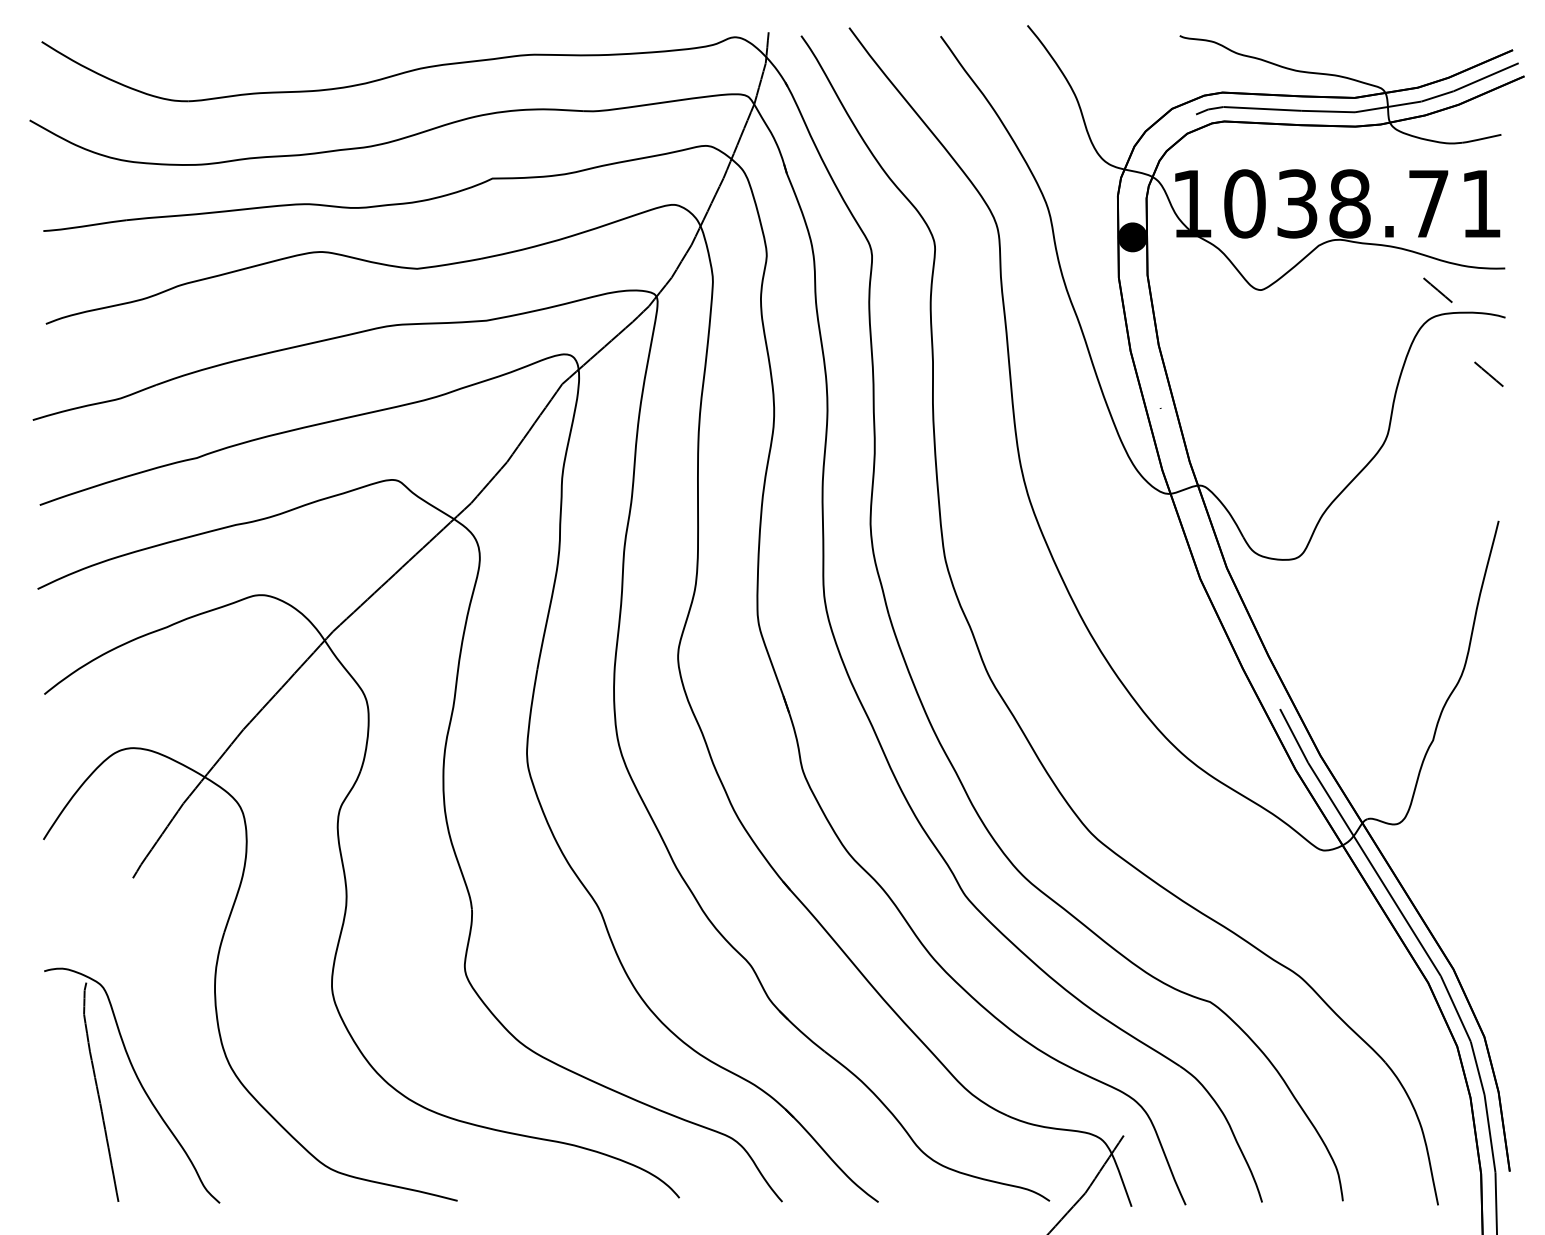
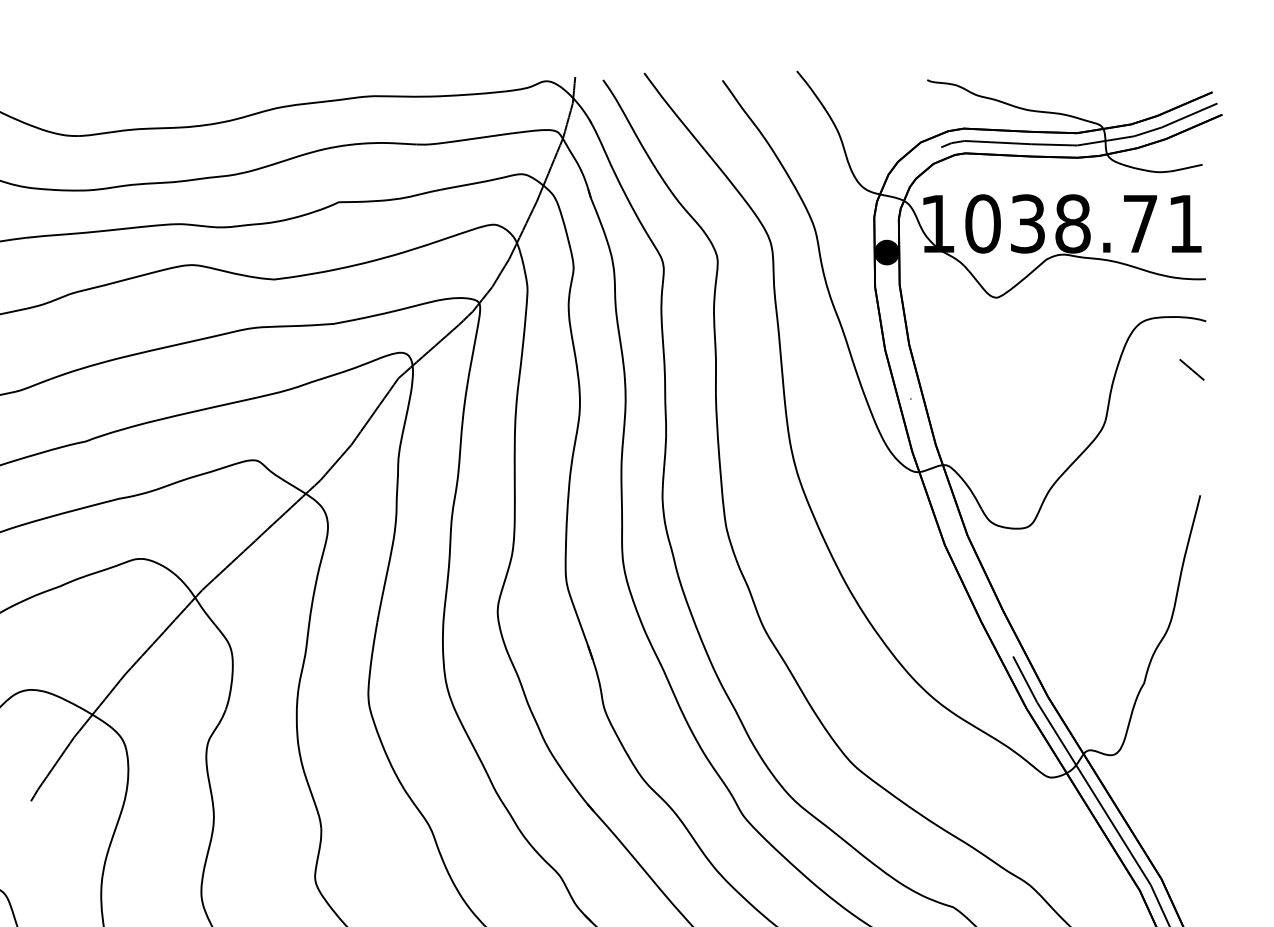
line: (1437, 289) -> (1147, 297), removed

